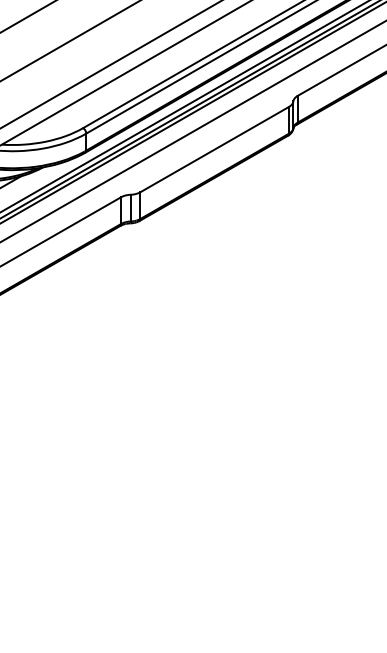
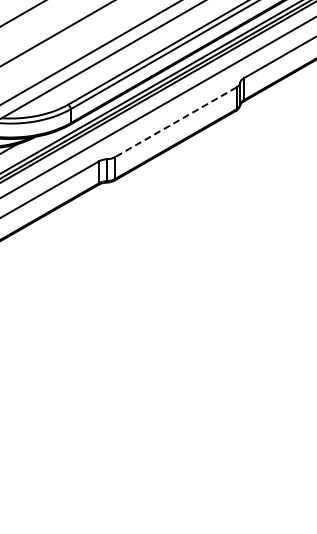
line: (214, 149) -> (175, 122), solid -> dashed

